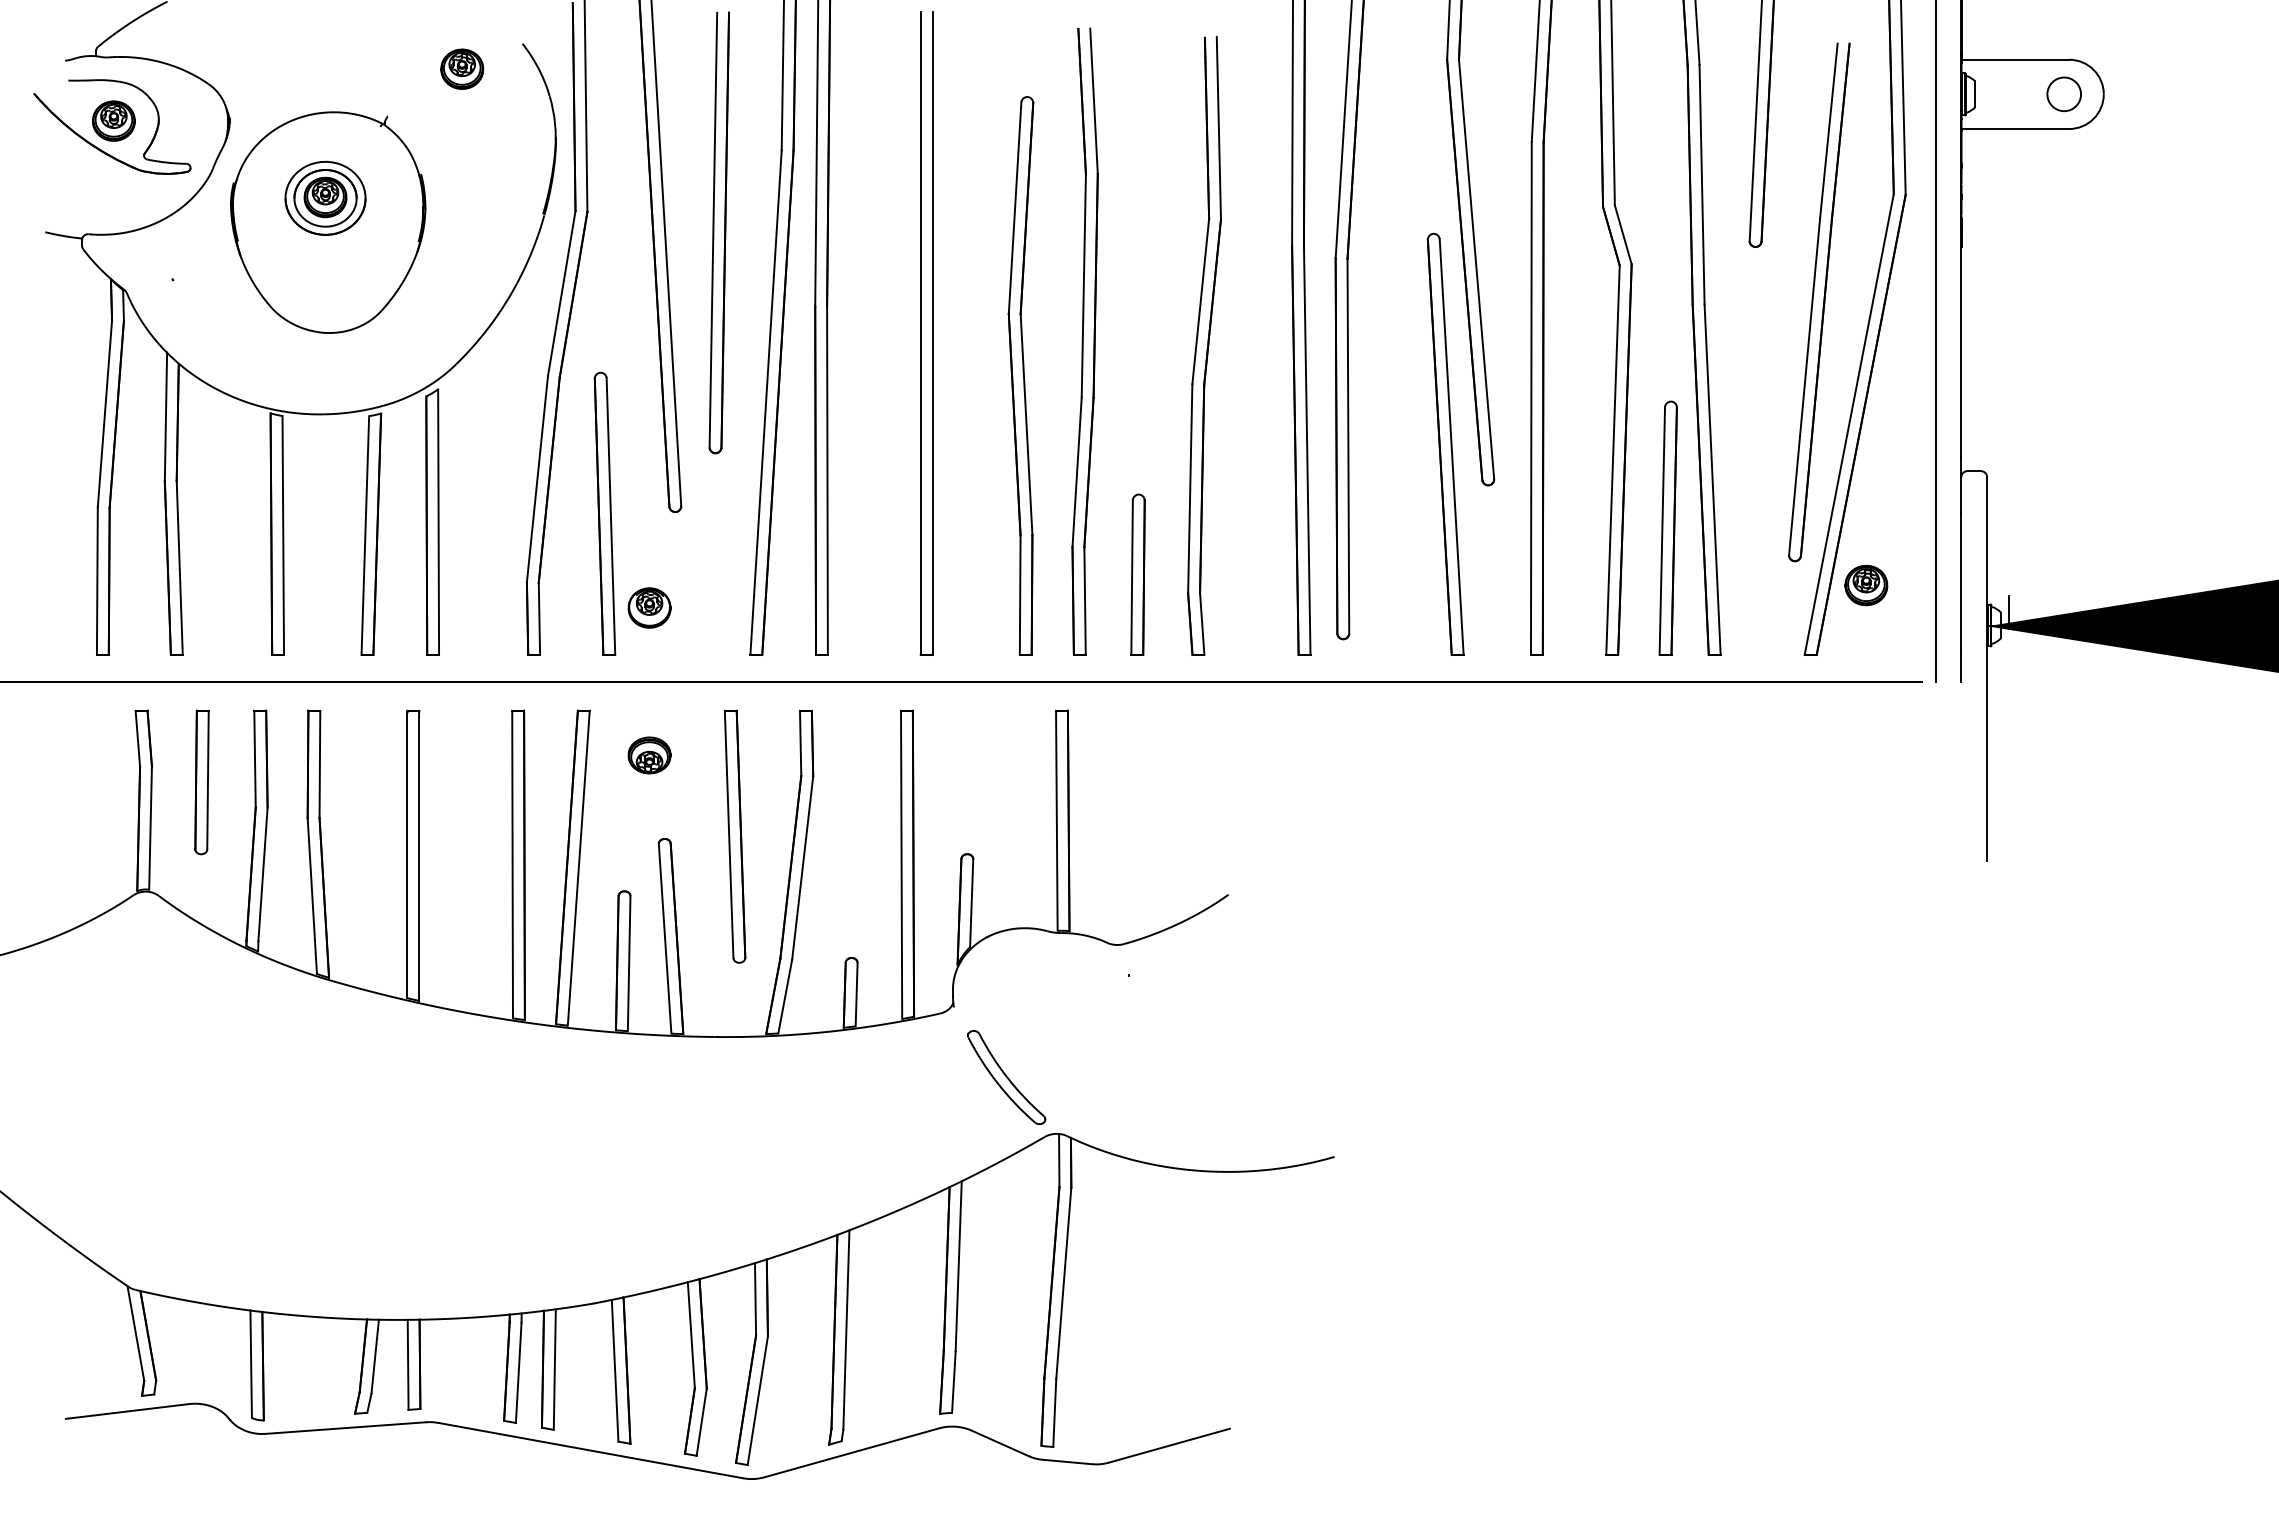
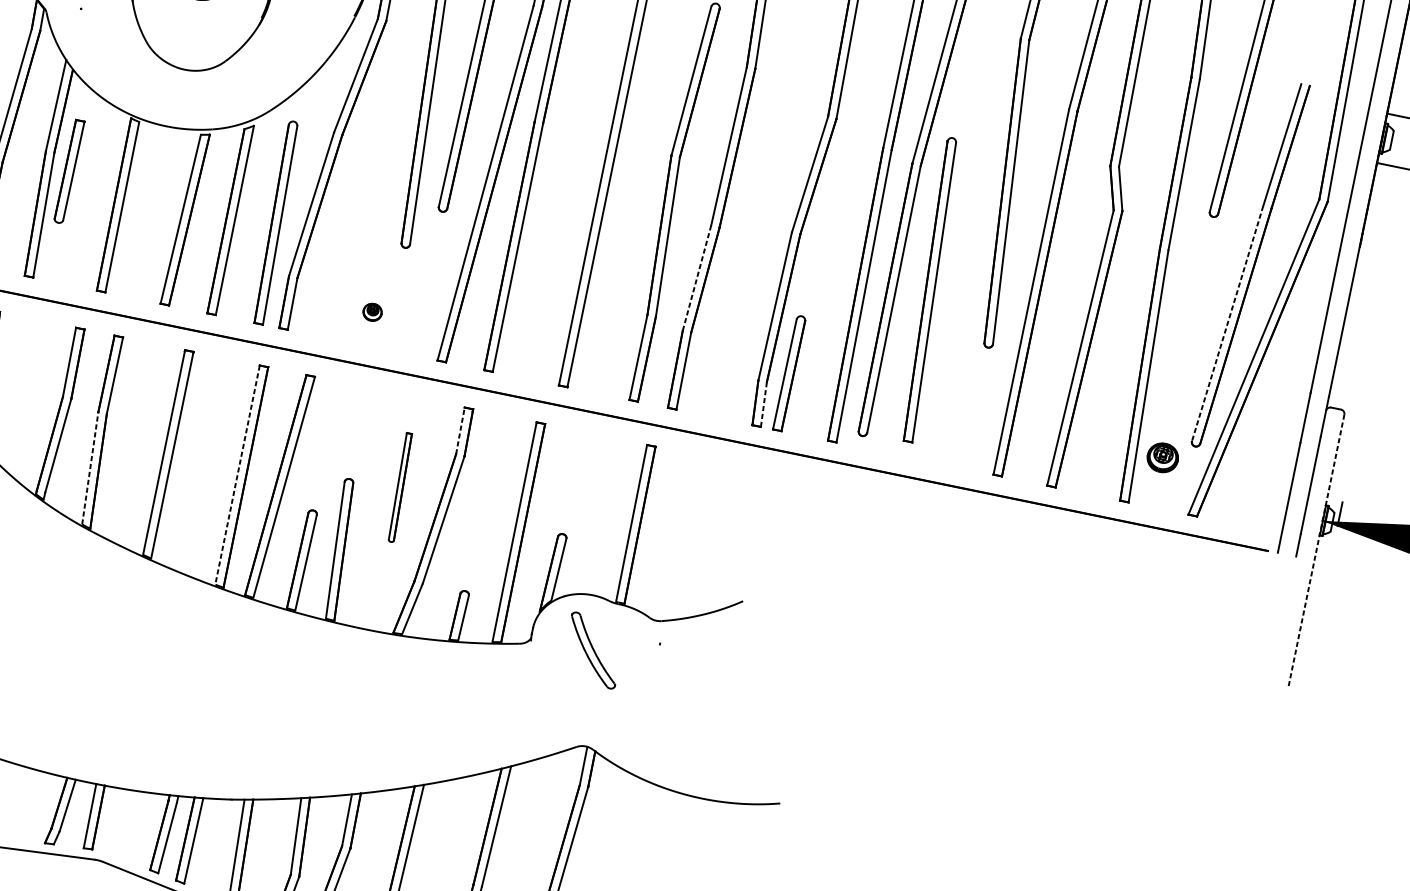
line: (1804, 387) -> (1227, 324), solid -> dashed
part: (1445, 443) -> (930, 289), moved
line: (1077, 472) -> (697, 278), solid -> dashed
part: (604, 513) -> (275, 222), moved
part: (1667, 527) -> (1109, 403), removed
part: (1137, 574) -> (789, 373), moved
part: (1866, 585) -> (1162, 457), moved
part: (649, 607) -> (372, 312), size x0.6
line: (1202, 623) -> (764, 404), solid -> dashed
line: (1987, 669) -> (1316, 551), solid -> dashed
line: (800, 743) -> (460, 430), solid -> dashed
part: (649, 755) -> (351, 417), removed
part: (201, 782) -> (68, 171), moved
part: (735, 836) -> (400, 487), size x0.6
line: (512, 864) -> (237, 475), solid -> dashed
line: (312, 895) -> (90, 467), solid -> dashed
part: (1006, 1077) -> (593, 650), moved

